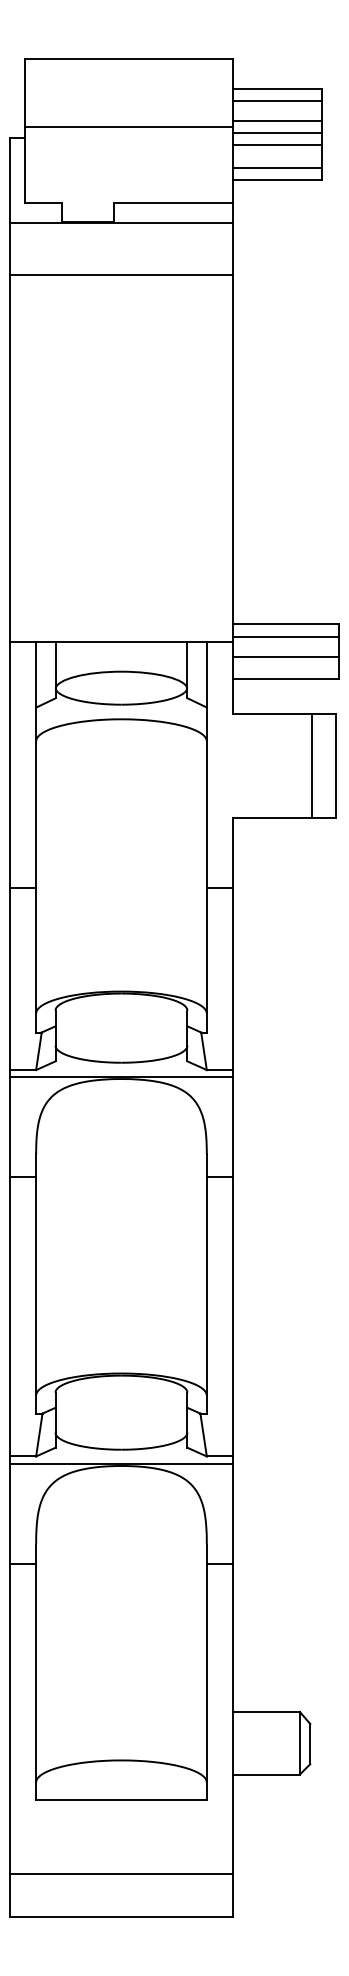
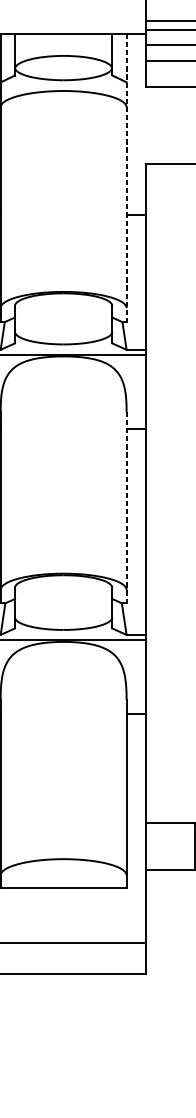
line: (206, 837) -> (126, 178), solid -> dashed
line: (206, 1283) -> (126, 507), solid -> dashed

